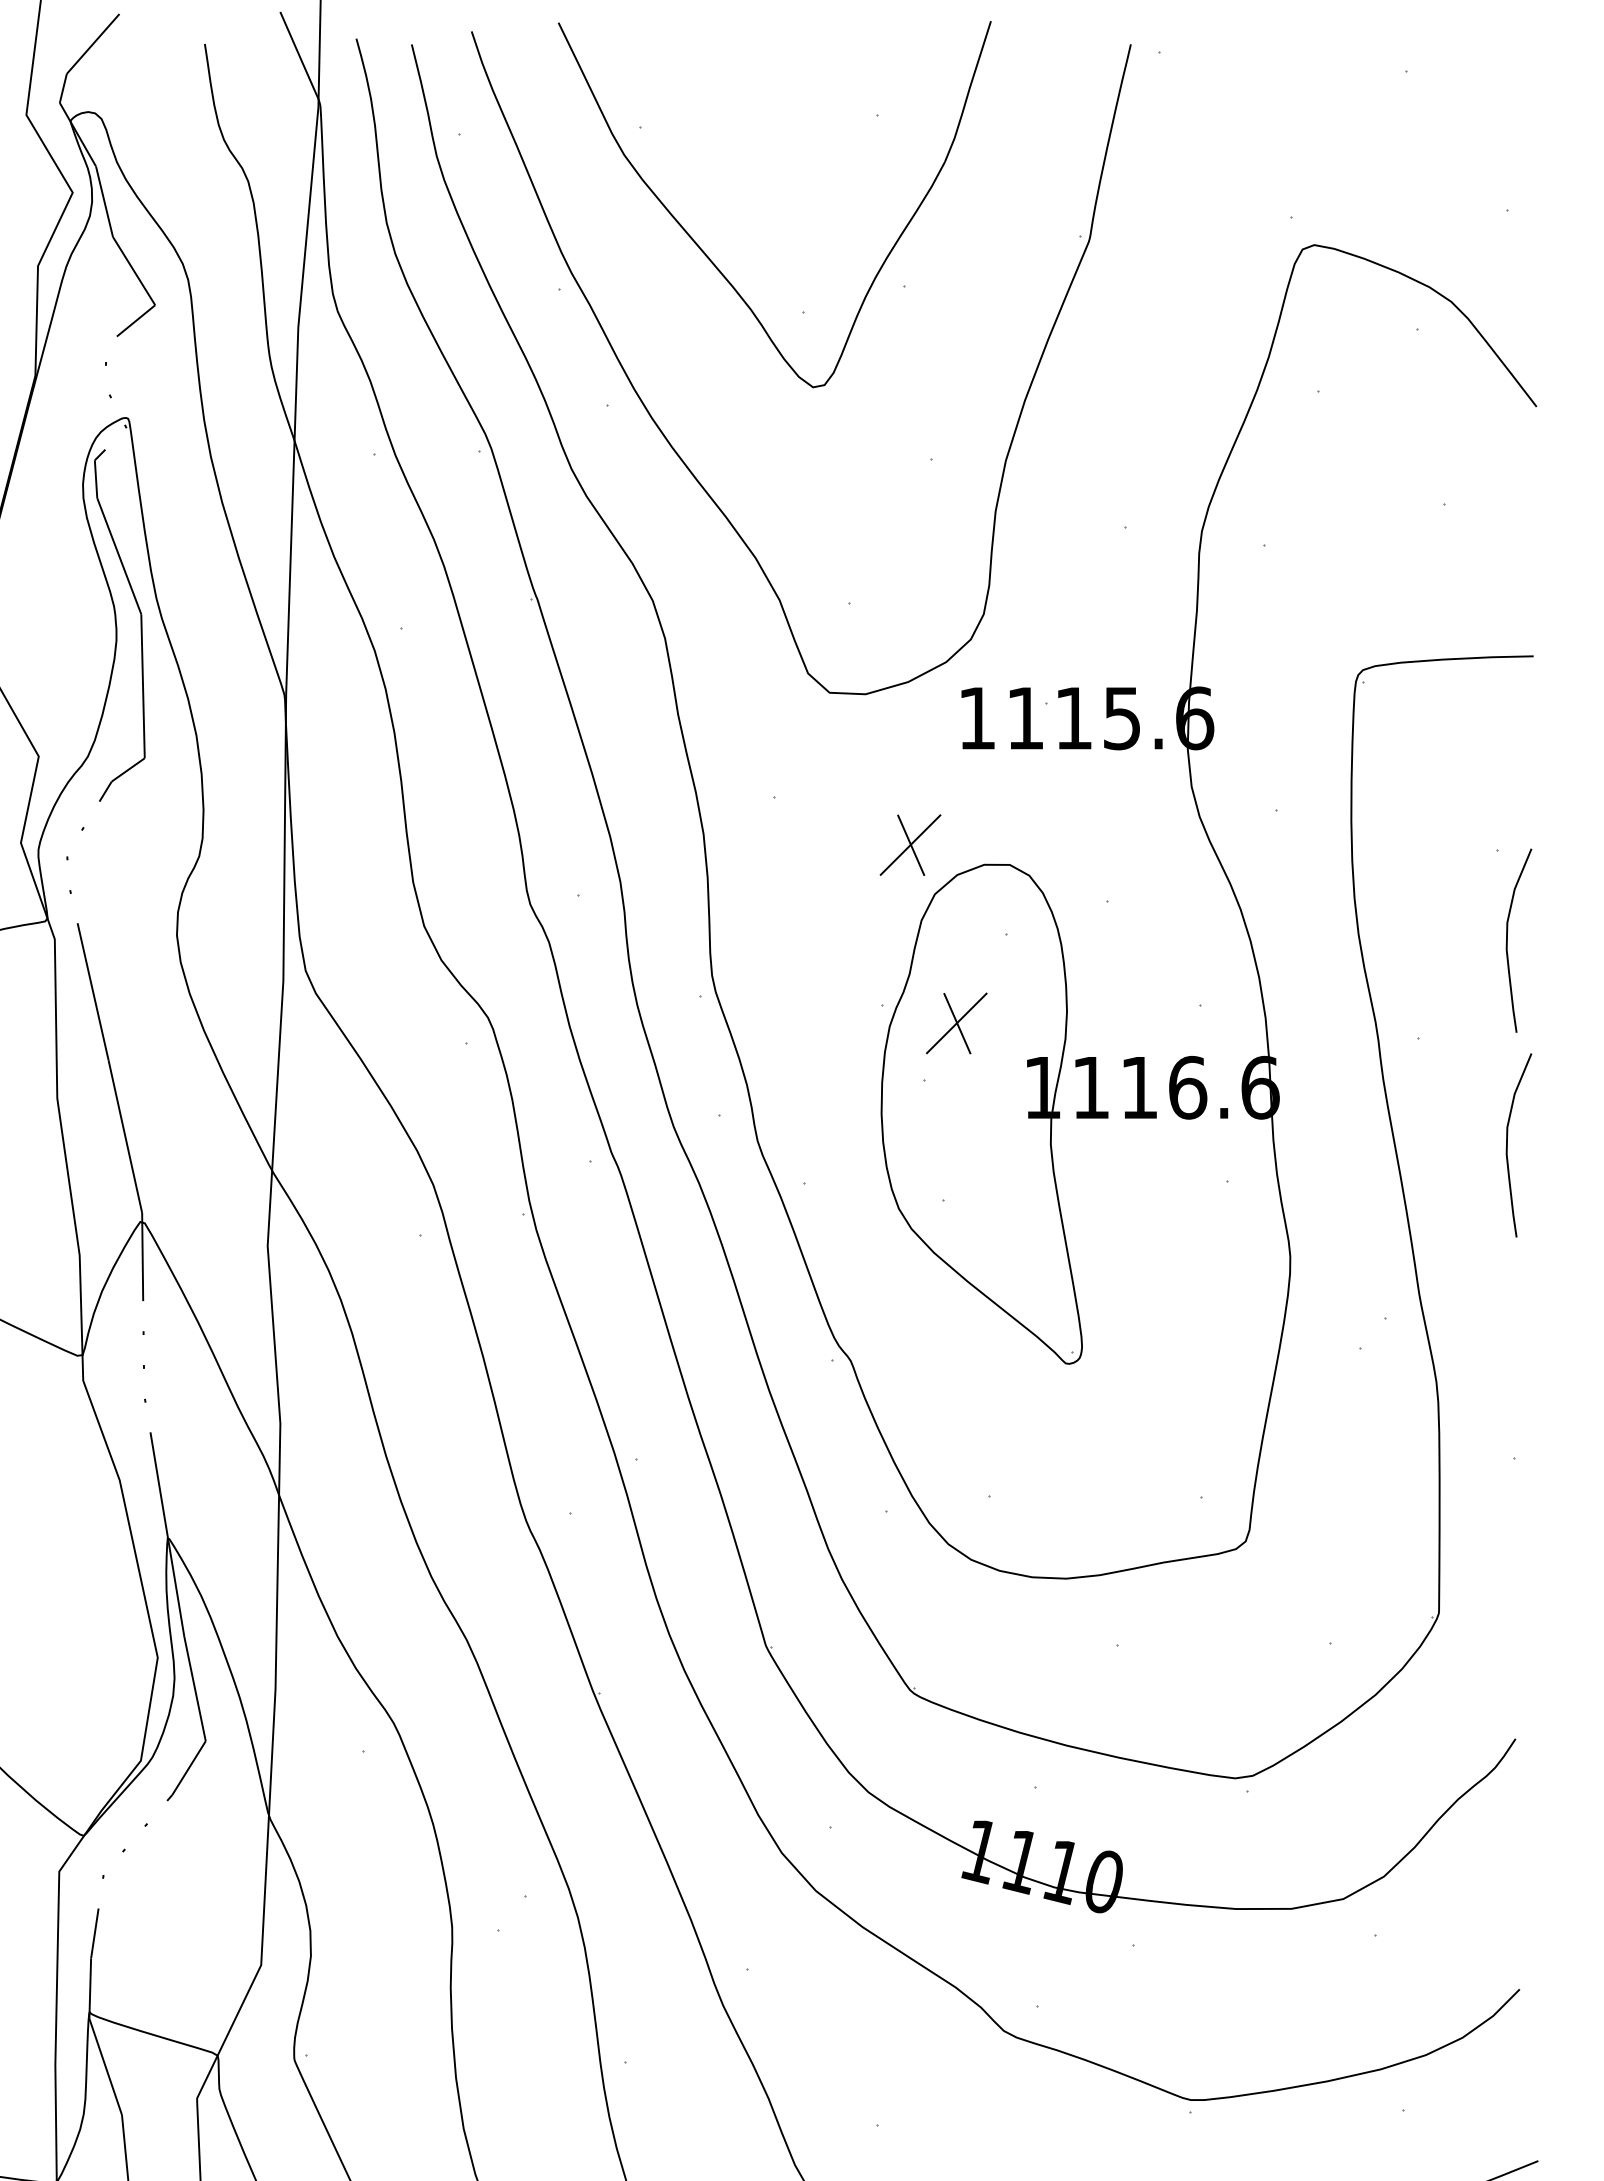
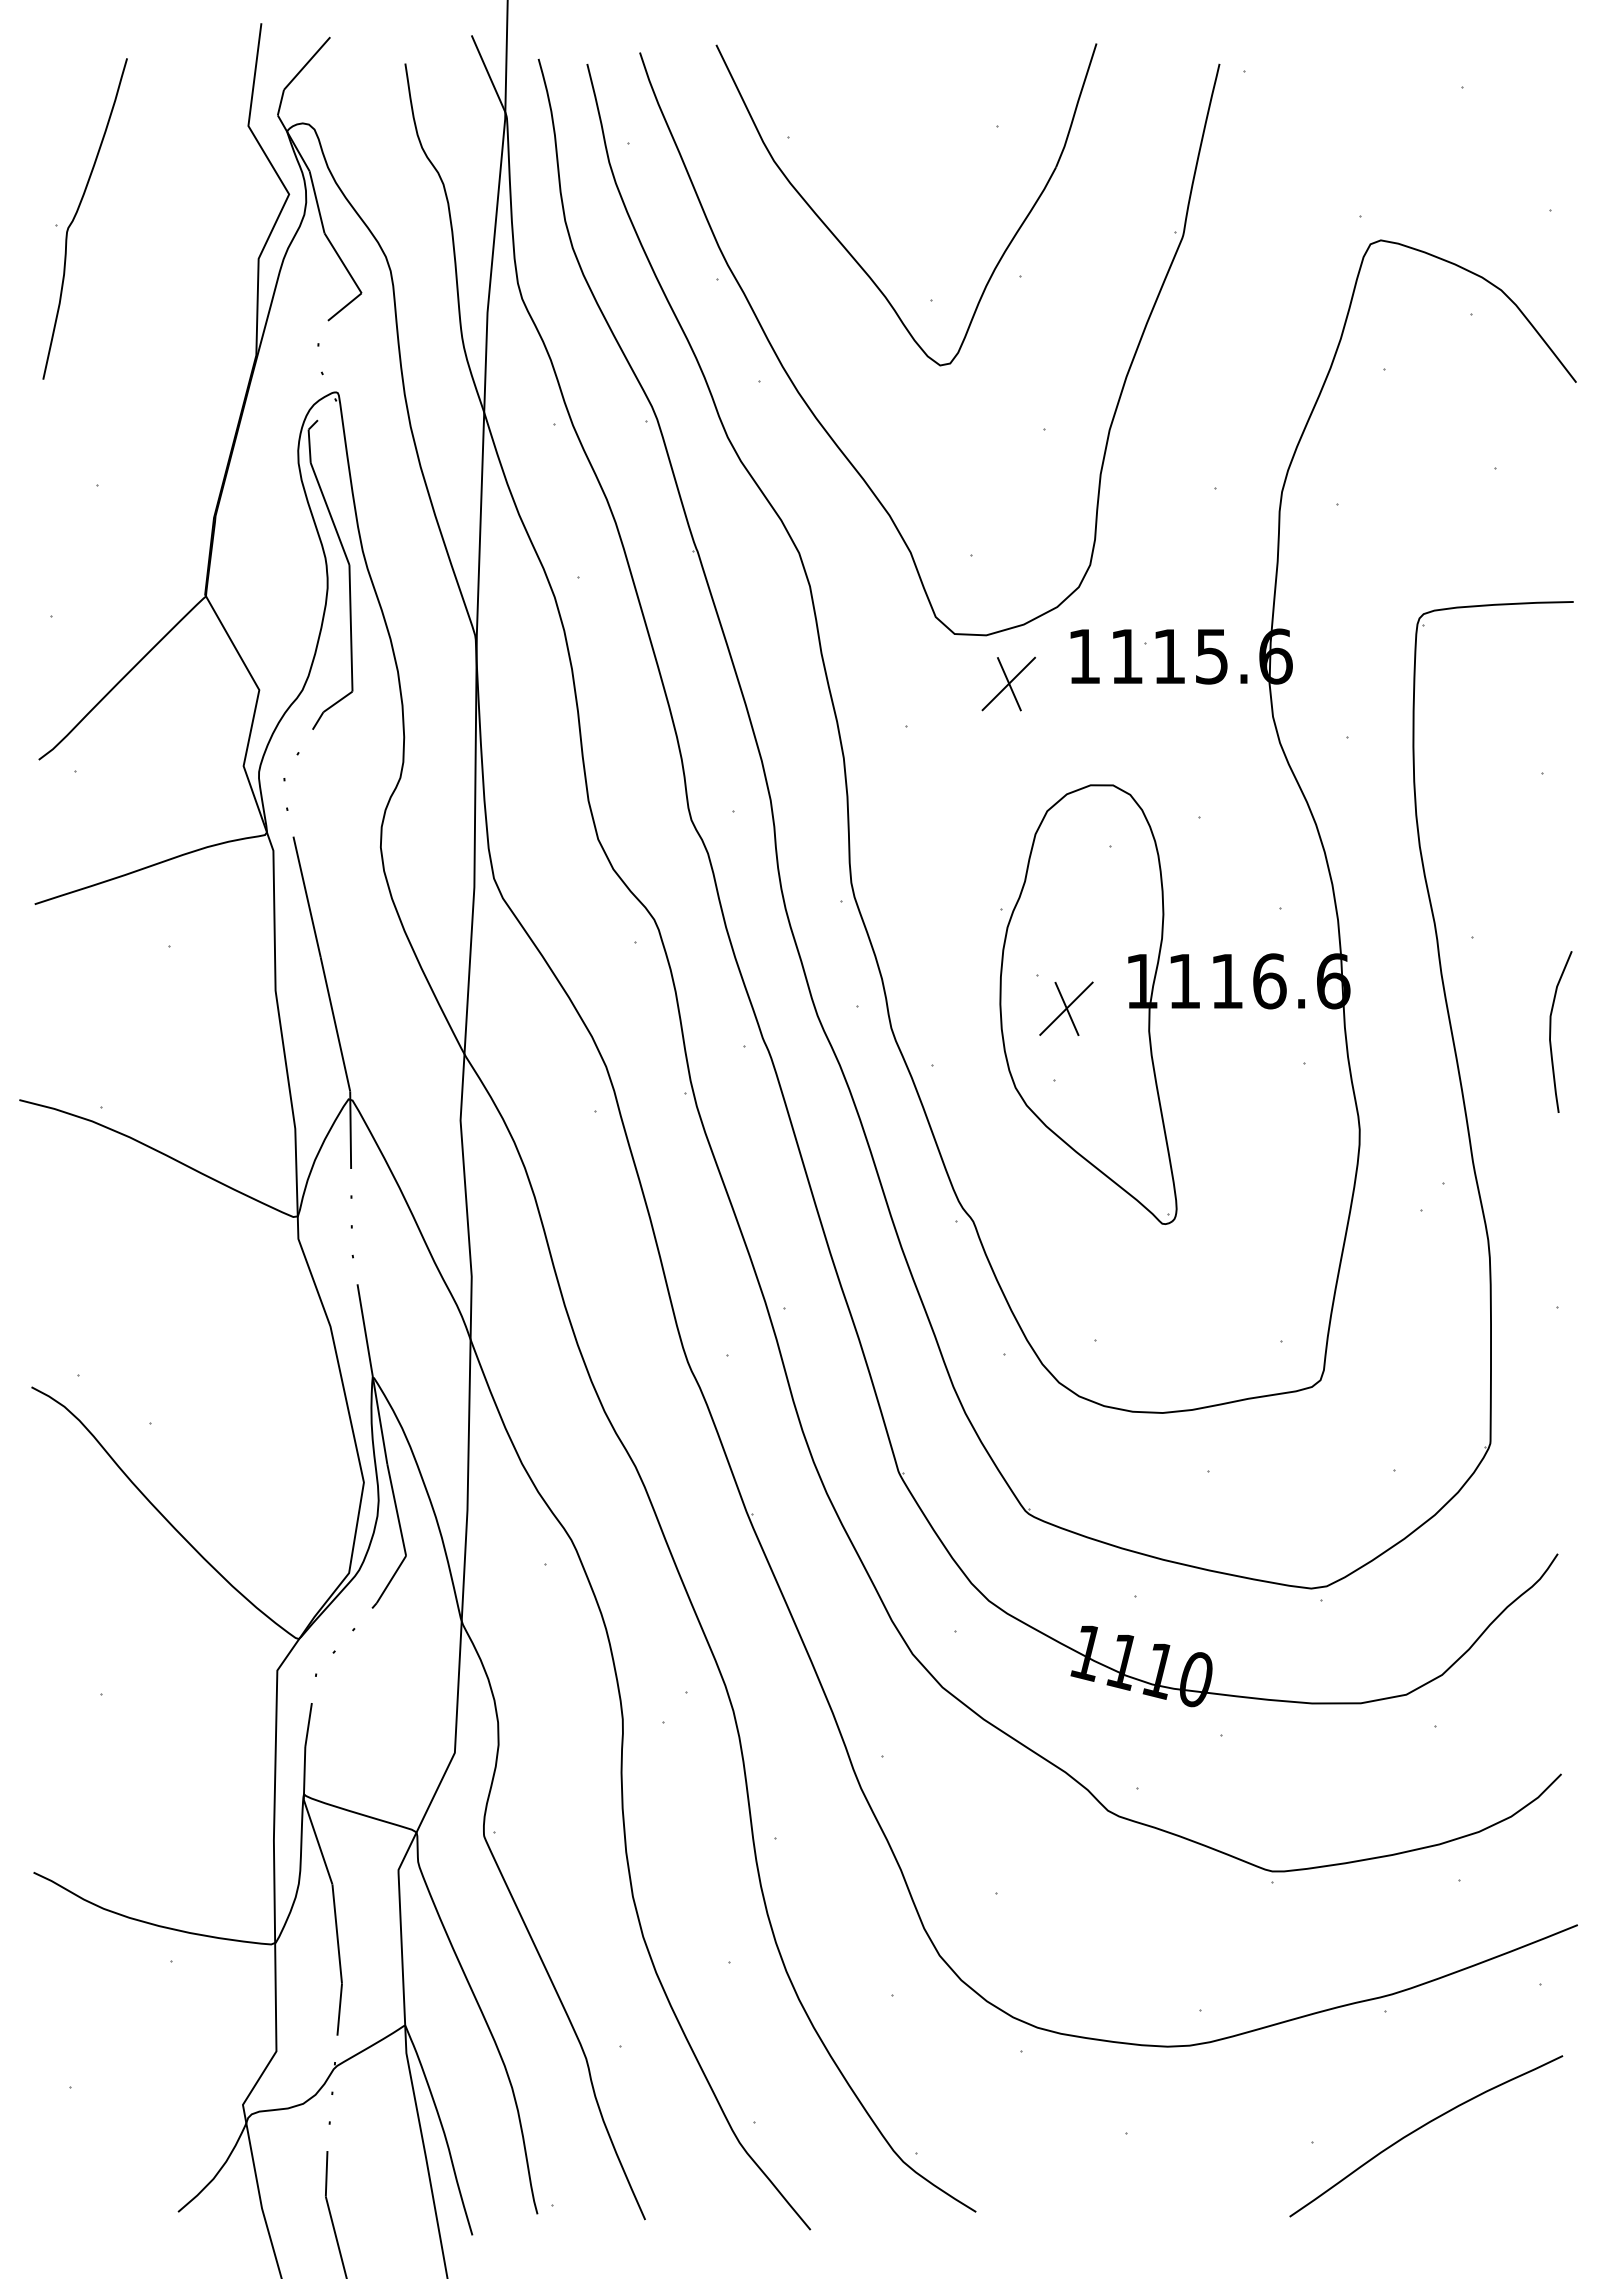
part: (910, 844) -> (1008, 683), moved
curve: (1508, 940) -> (1551, 851), removed
part: (956, 1023) -> (1066, 1008), moved

